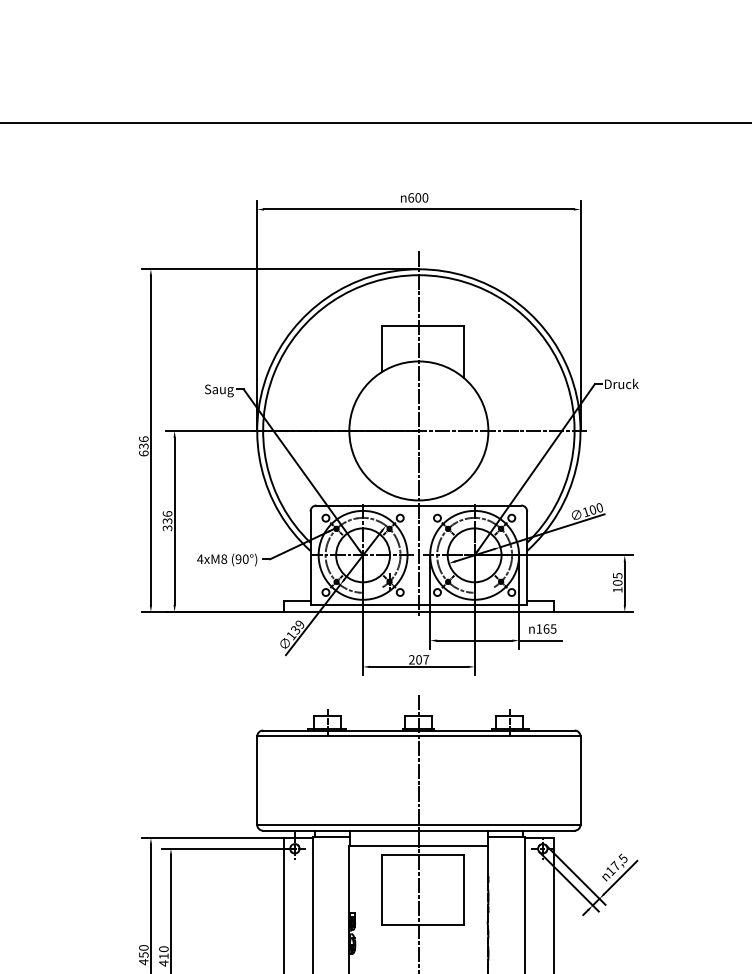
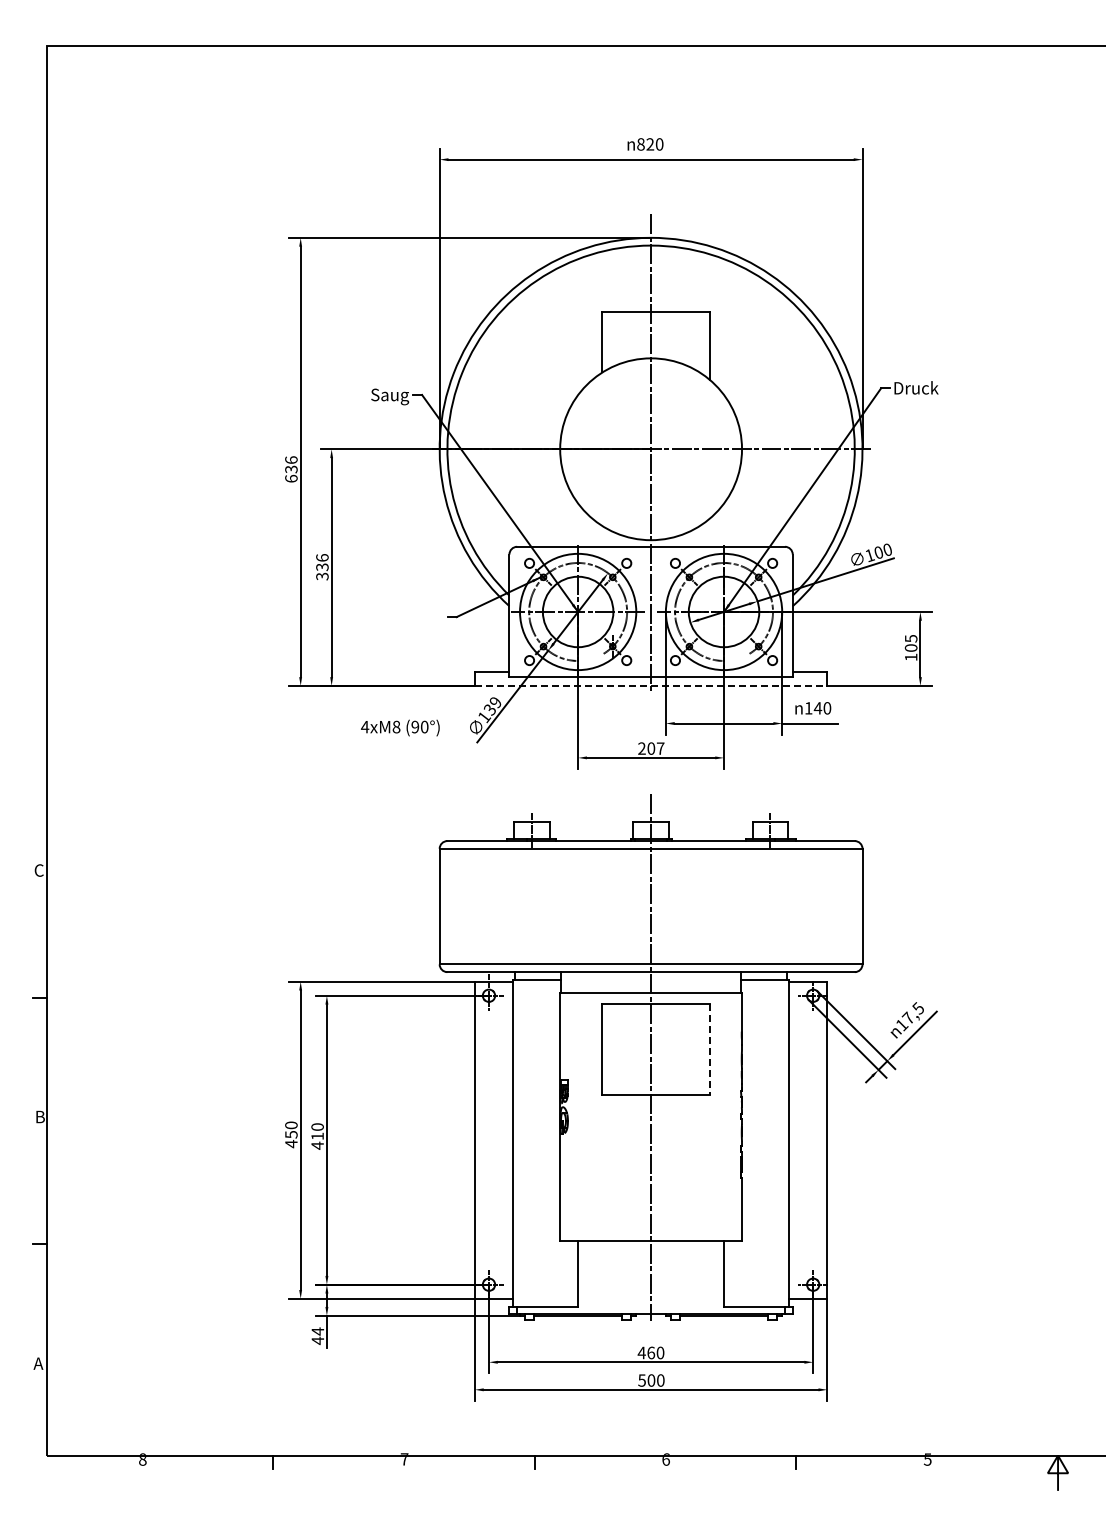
text: (414, 197) -> (645, 144), 600 -> 820
text: (227, 559) -> (400, 727), moved
line: (419, 611) -> (651, 685), solid -> dashed
text: (549, 629) -> (822, 708), 165 -> 140
line: (463, 889) -> (709, 1049), solid -> dashed

